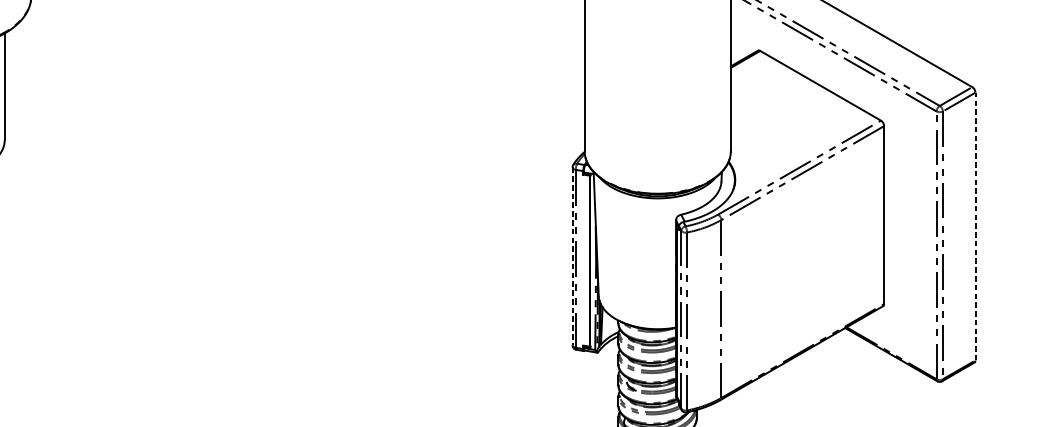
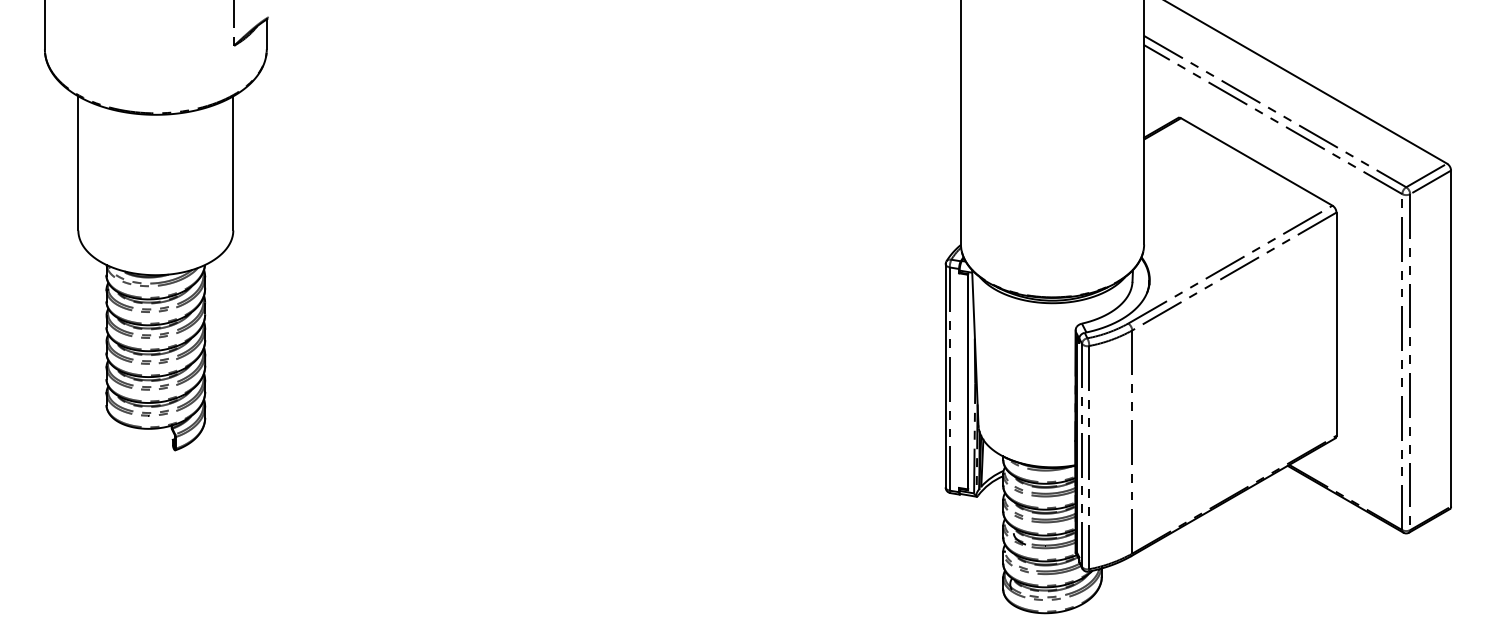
line: (975, 226) -> (1451, 338), dashed -> solid
line: (572, 256) -> (945, 375), dashed -> solid

